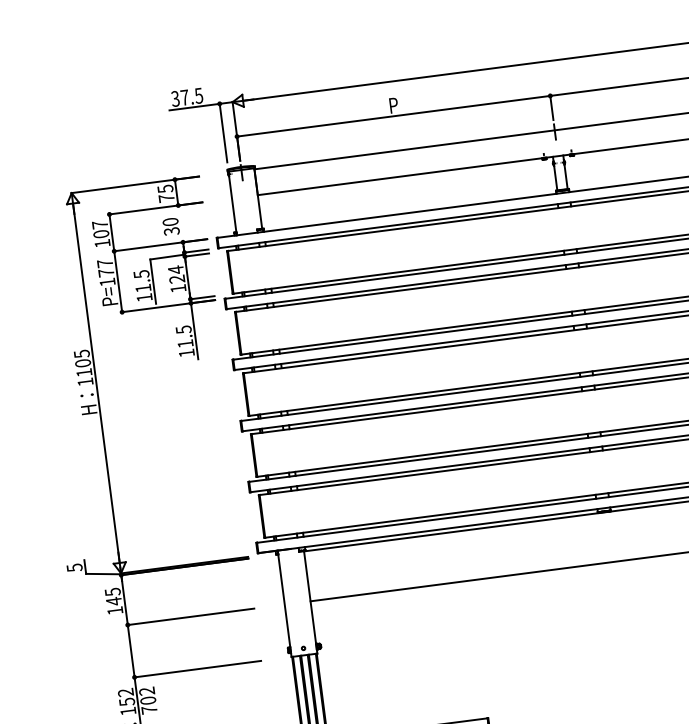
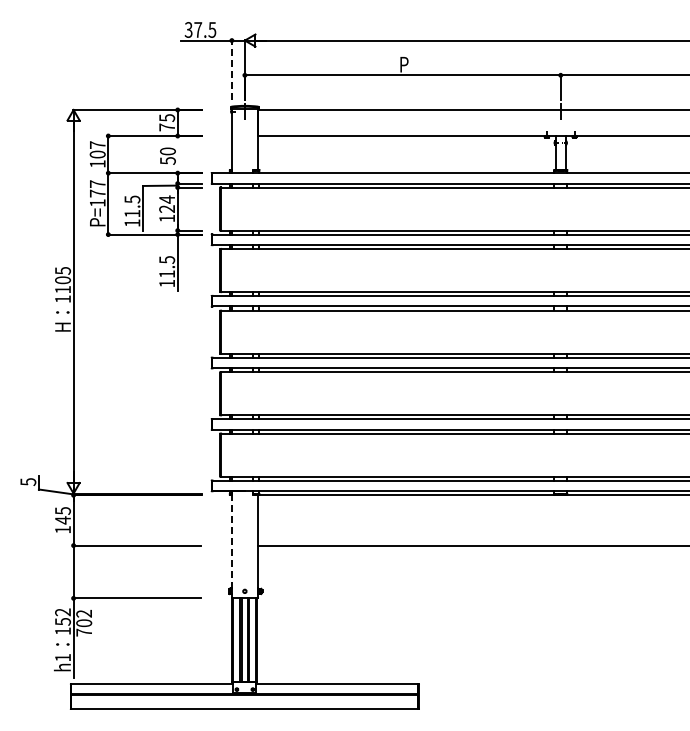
line: (223, 132) -> (231, 69), solid -> dashed
text: (171, 231) -> (167, 160), 30 -> 50
line: (284, 605) -> (231, 546), solid -> dashed

